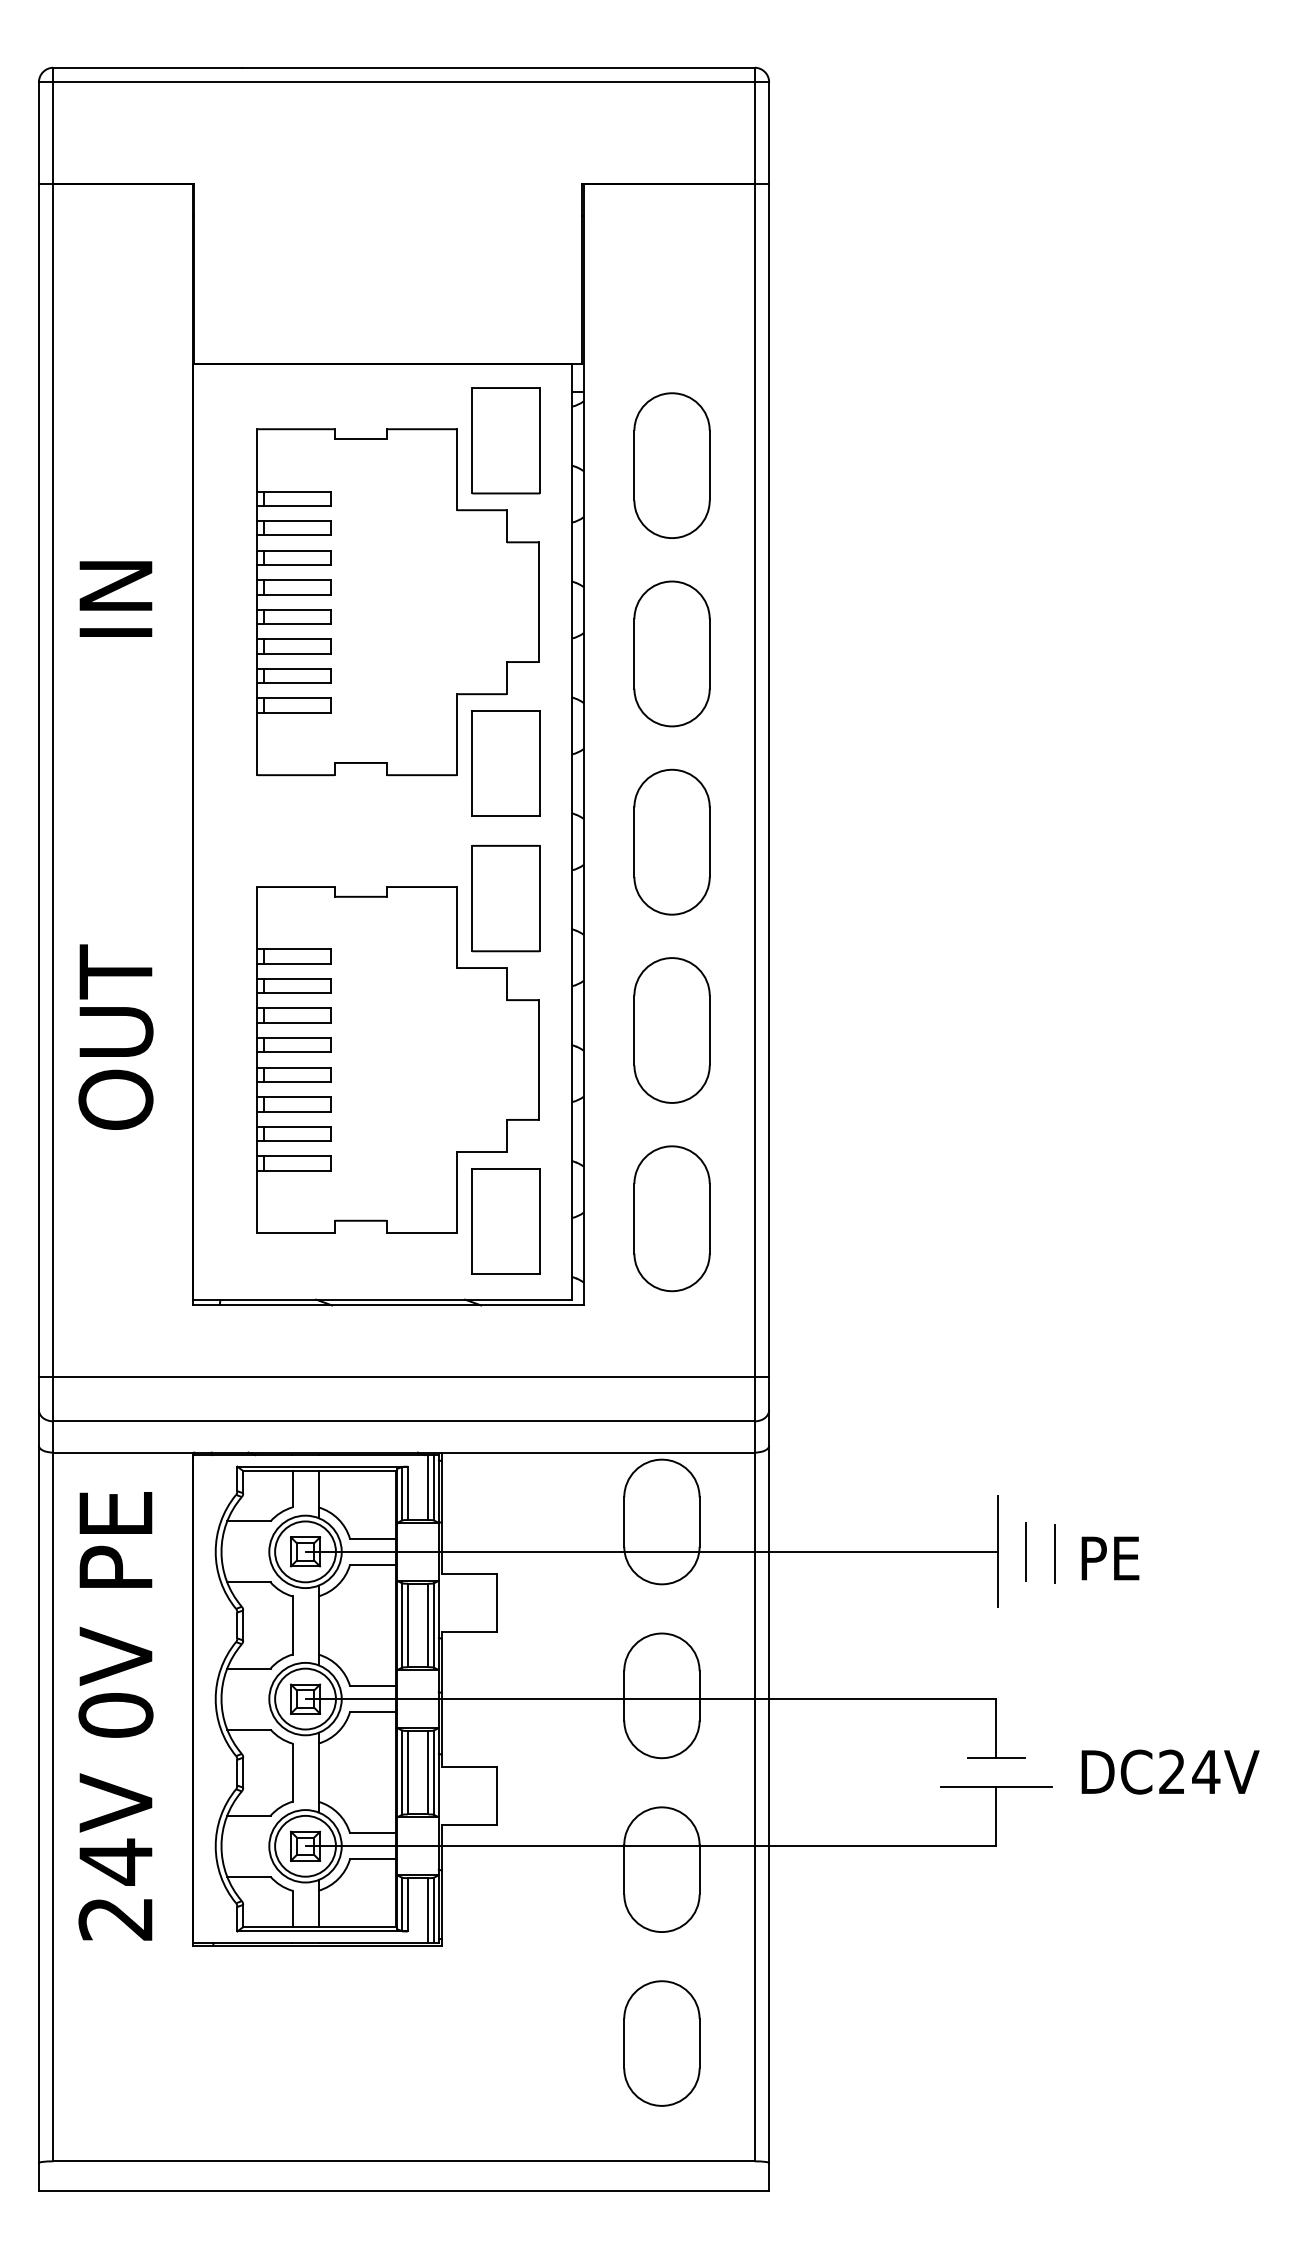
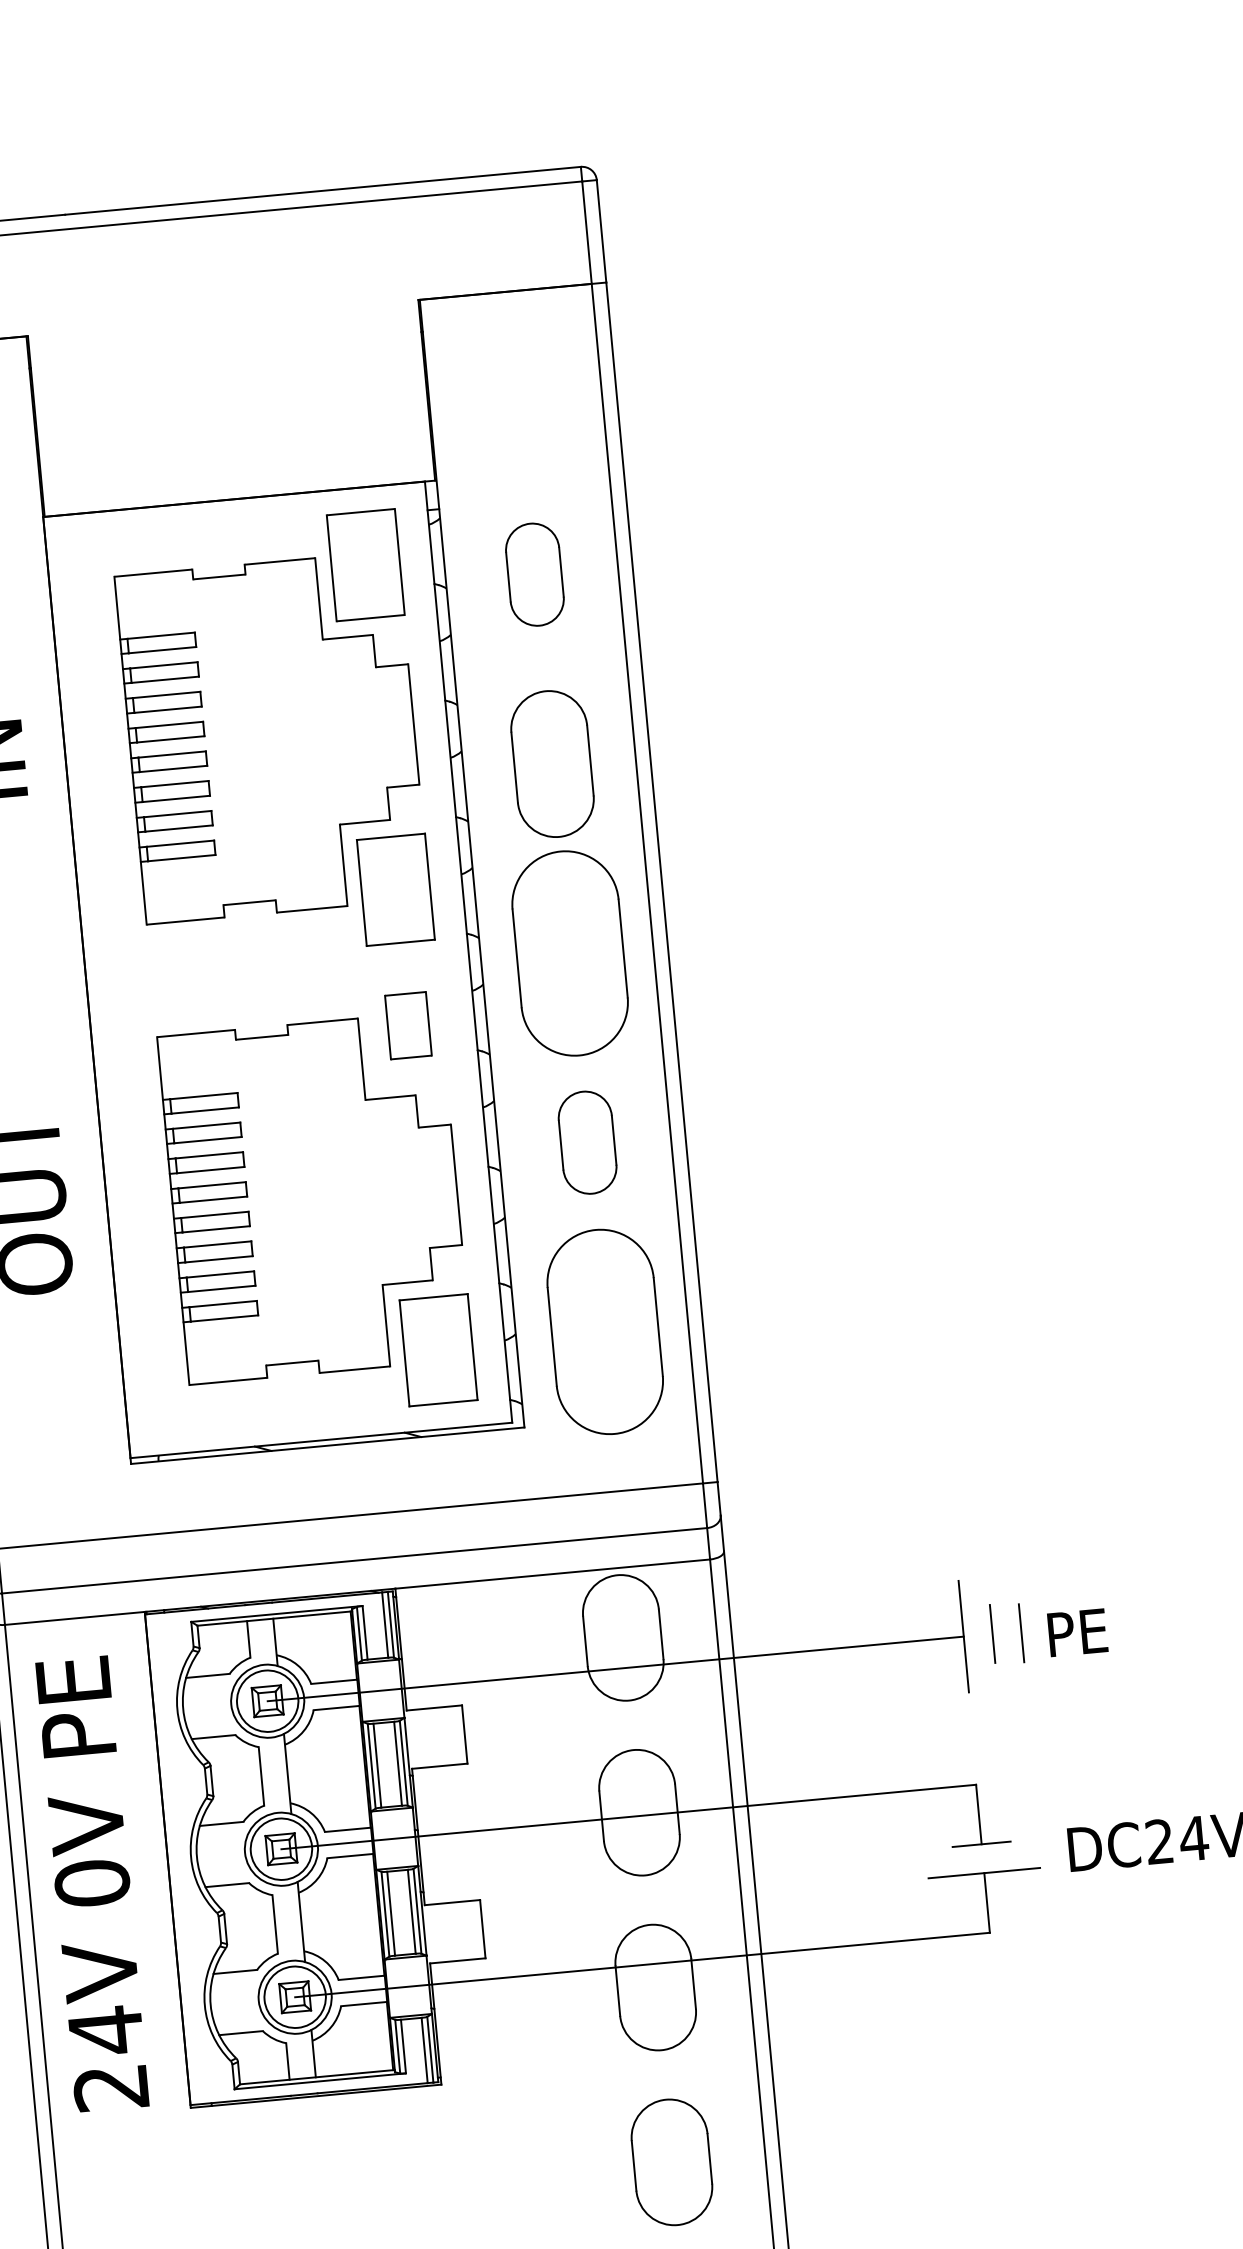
part: (671, 465) -> (534, 574), size x0.7
part: (671, 841) -> (569, 952), size x1.4
part: (505, 898) -> (407, 1025), size x0.6
part: (671, 1030) -> (587, 1142), size x0.7
part: (671, 1218) -> (604, 1331), size x1.4

